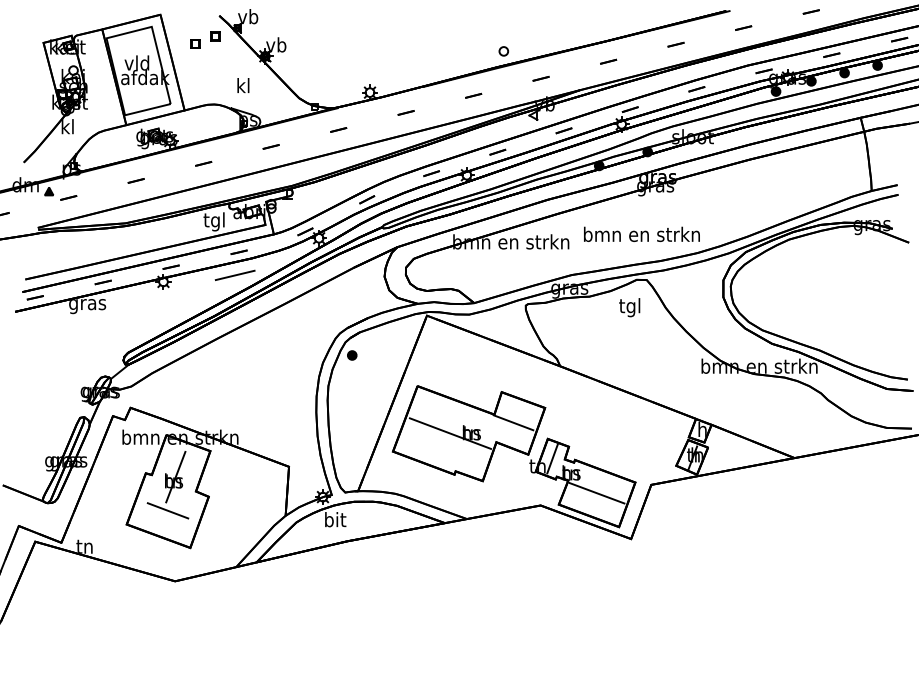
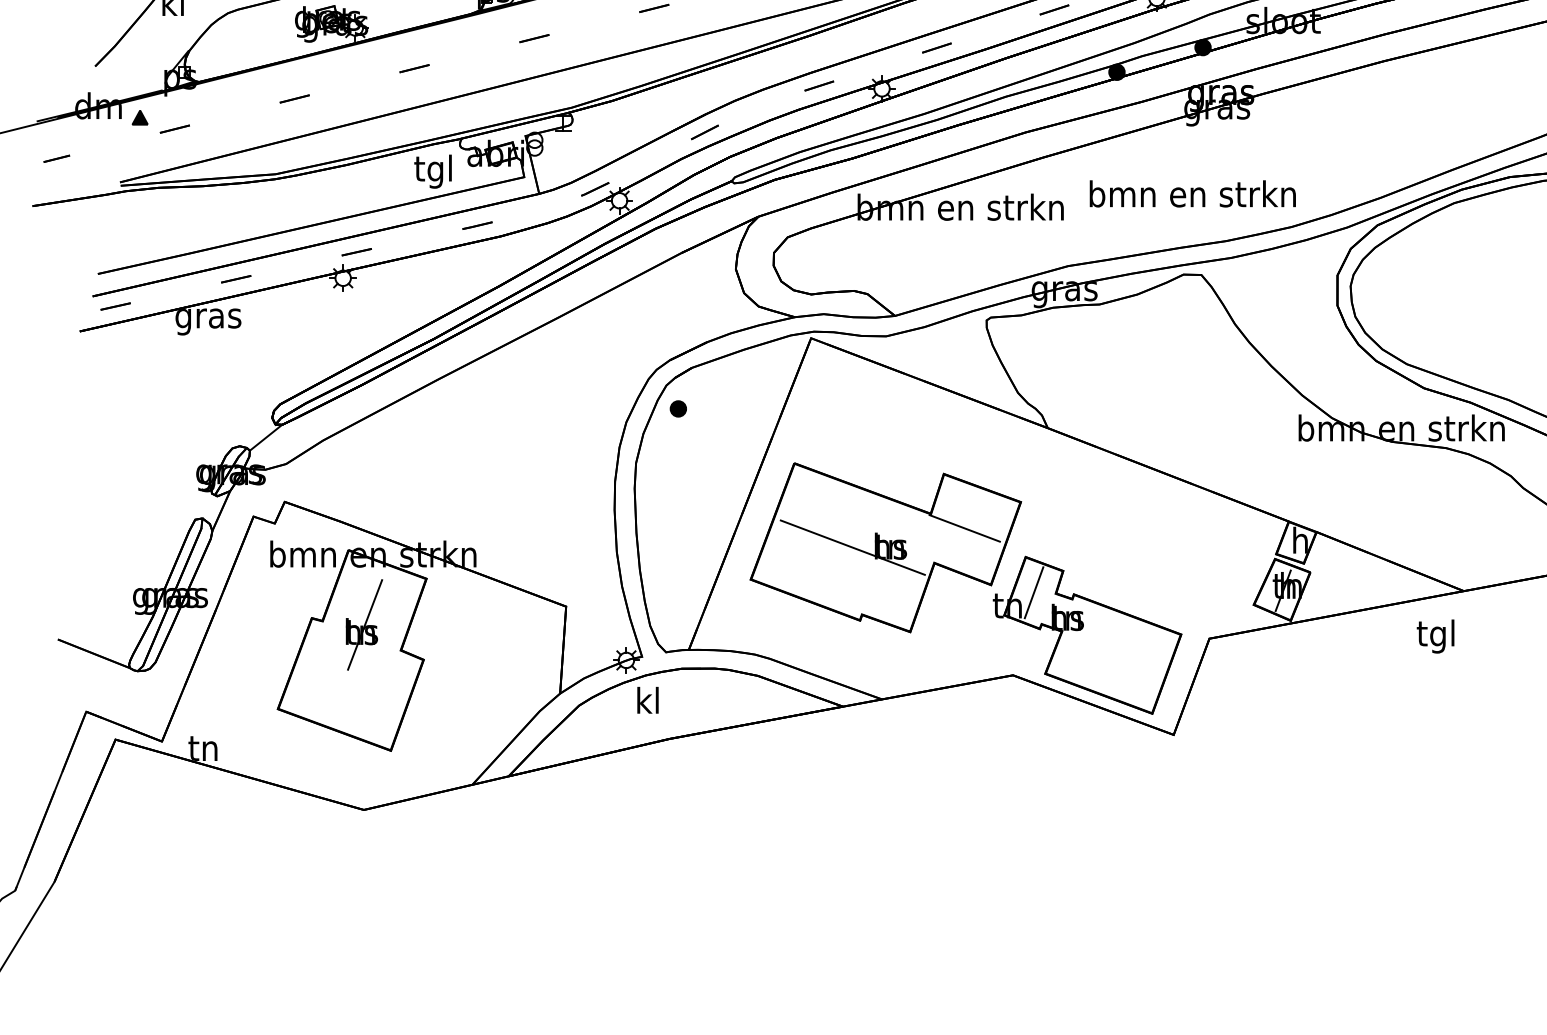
line: (234, 275) -> (469, 266), removed
text: (629, 307) -> (1435, 636), moved
line: (596, 493) -> (1112, 654), removed
line: (167, 510) -> (350, 684), removed
text: (335, 519) -> (648, 700), bit -> kl

